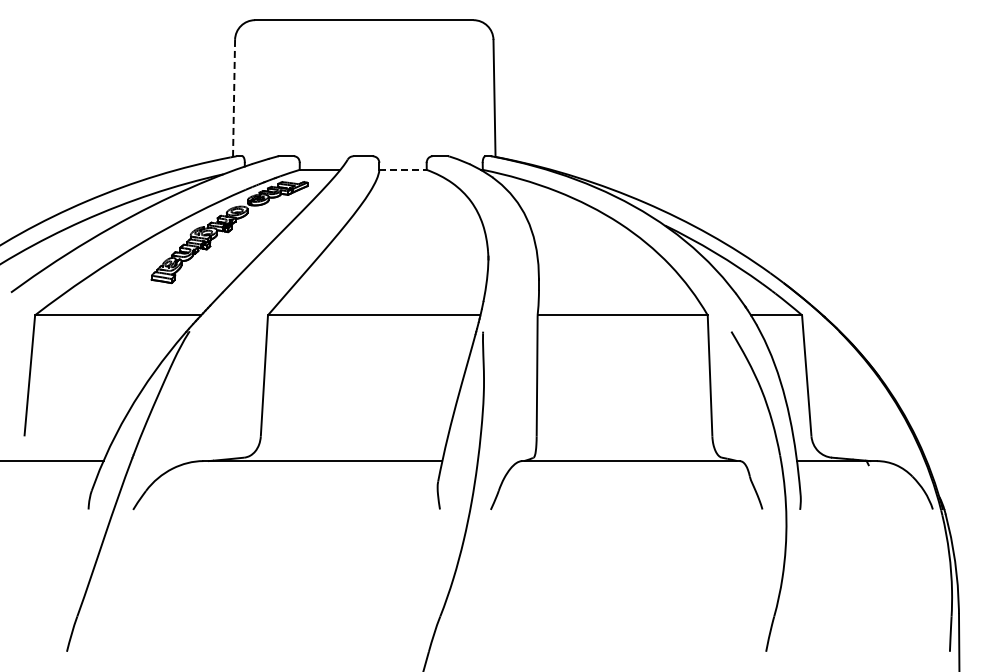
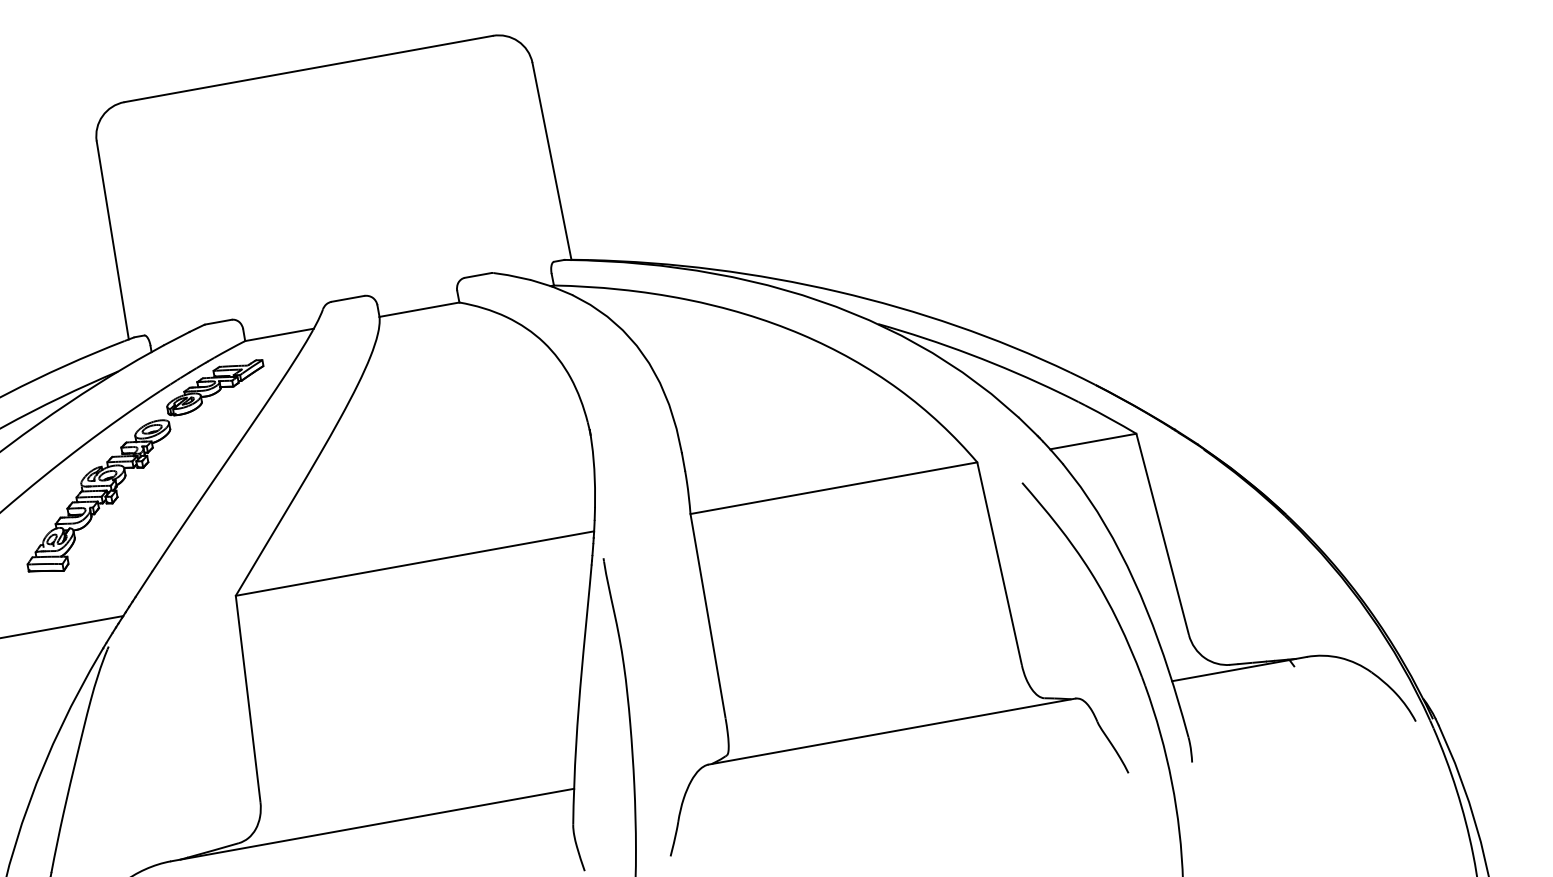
line: (234, 98) -> (113, 240), dashed -> solid
line: (403, 169) -> (420, 308), dashed -> solid

